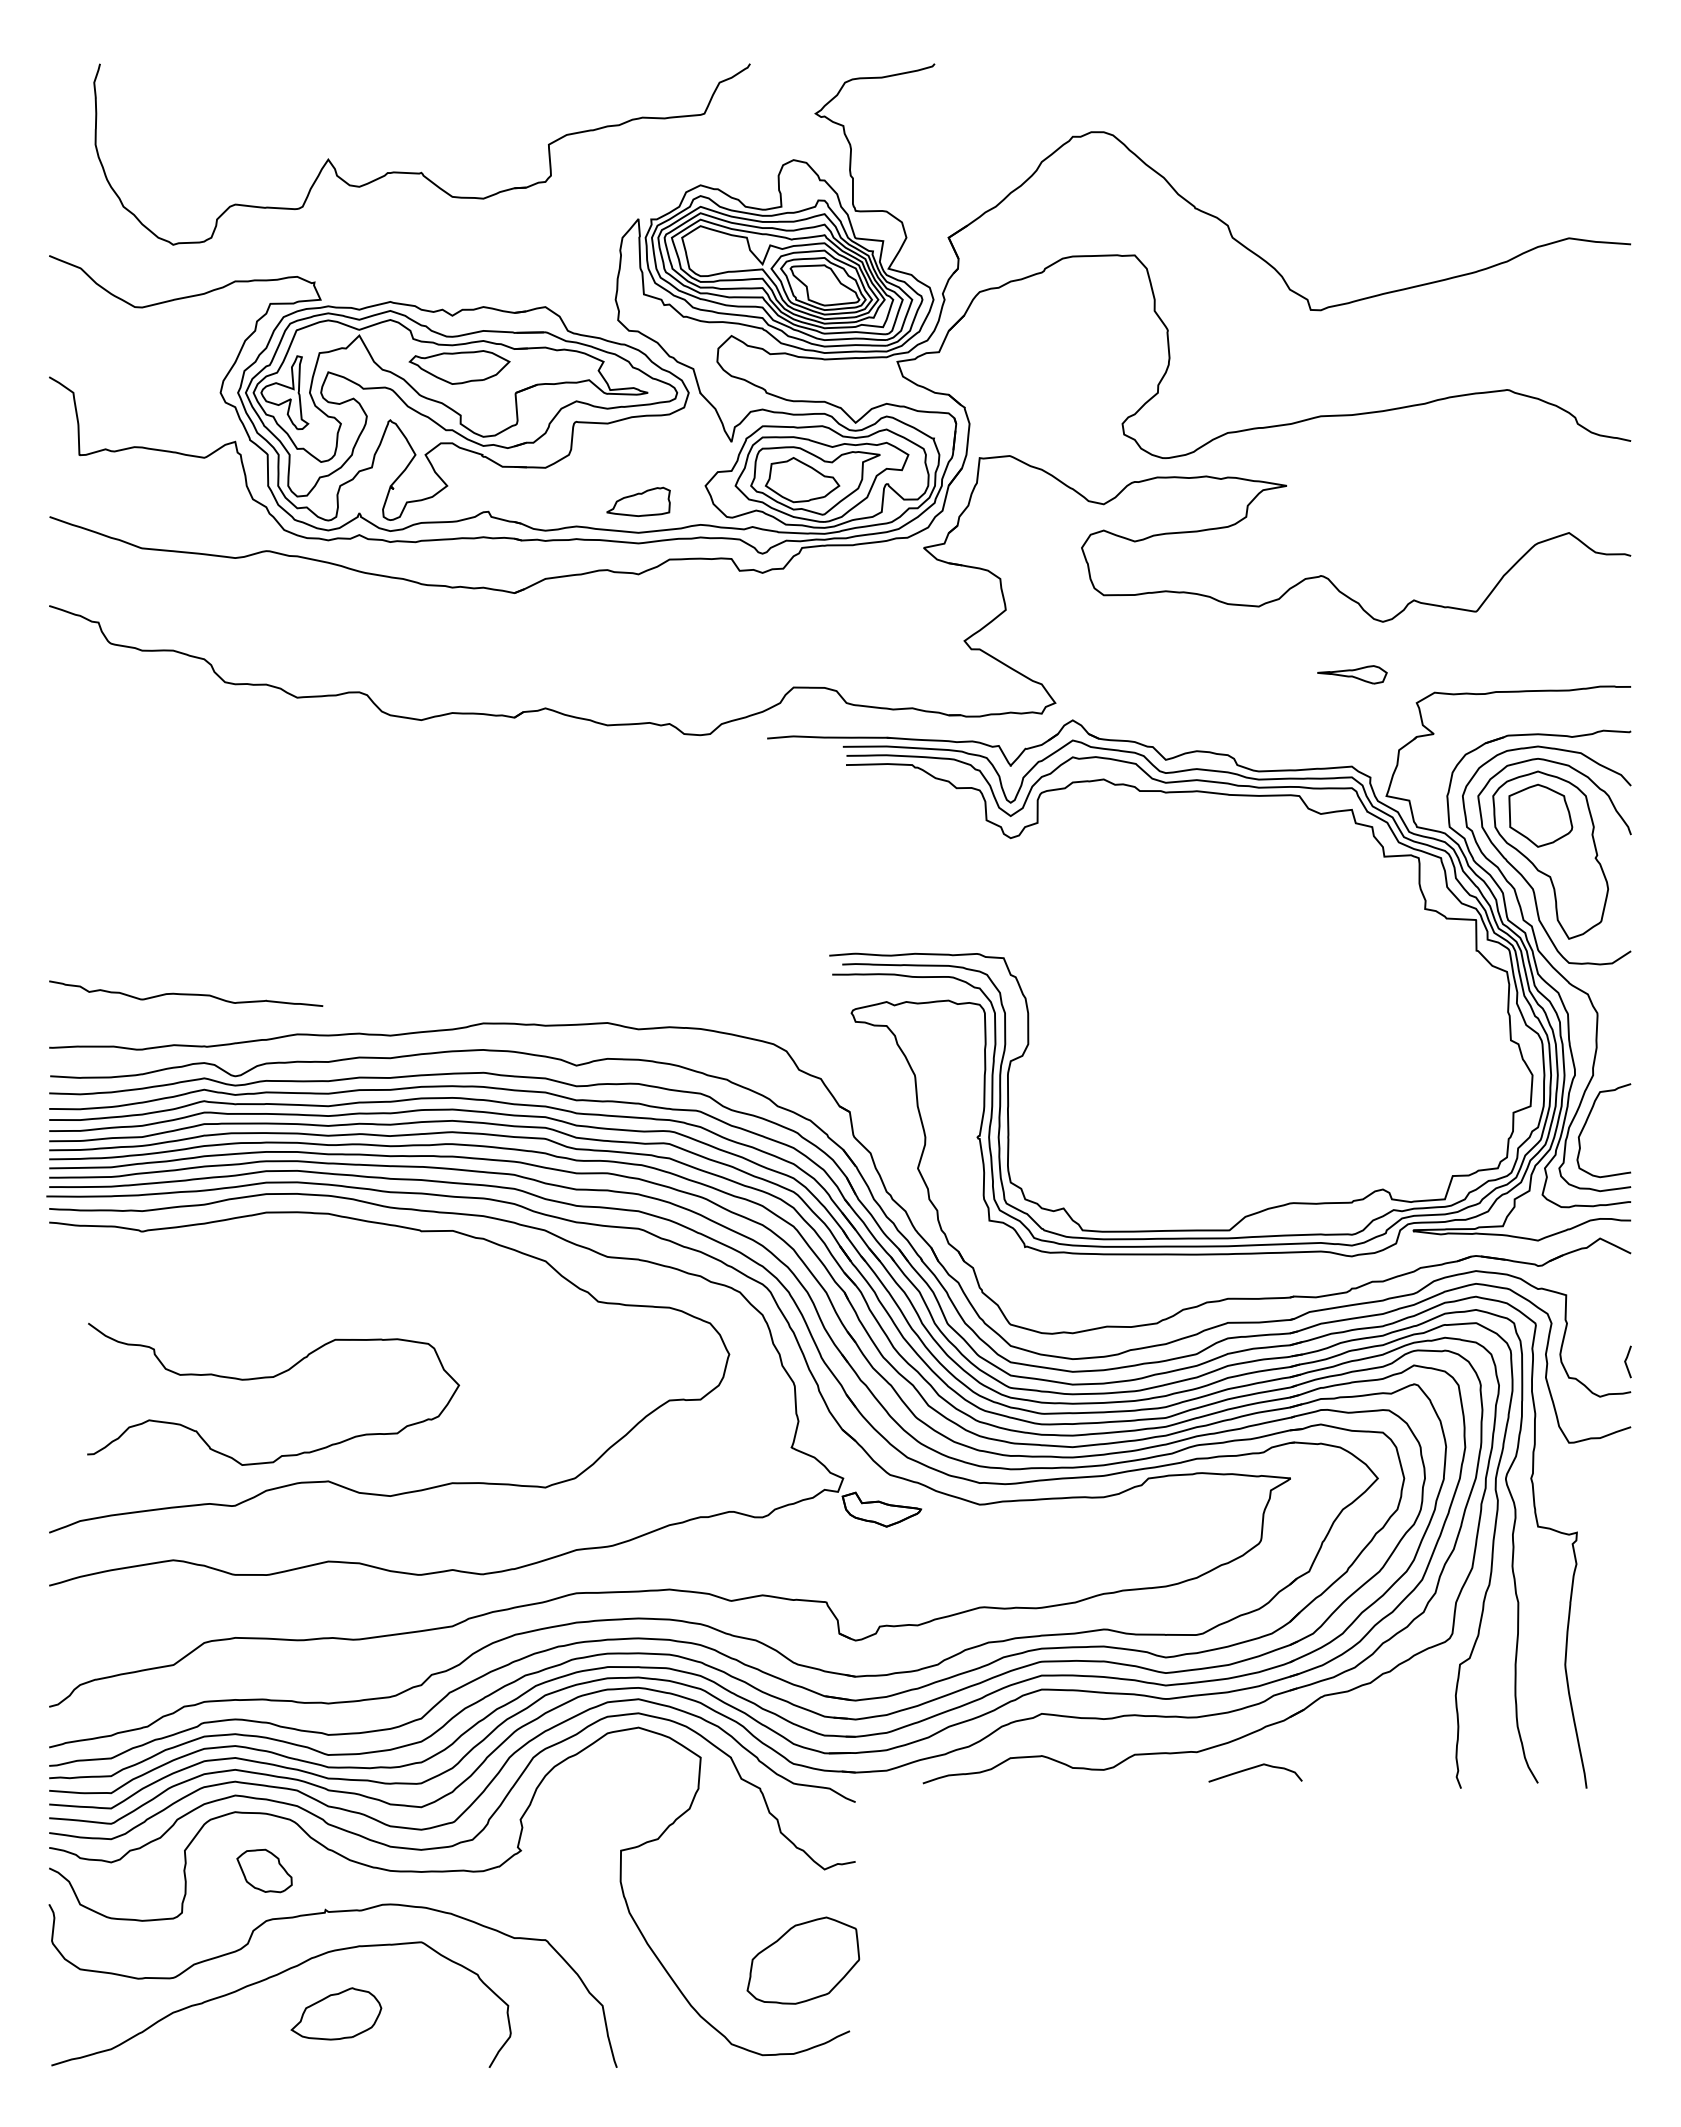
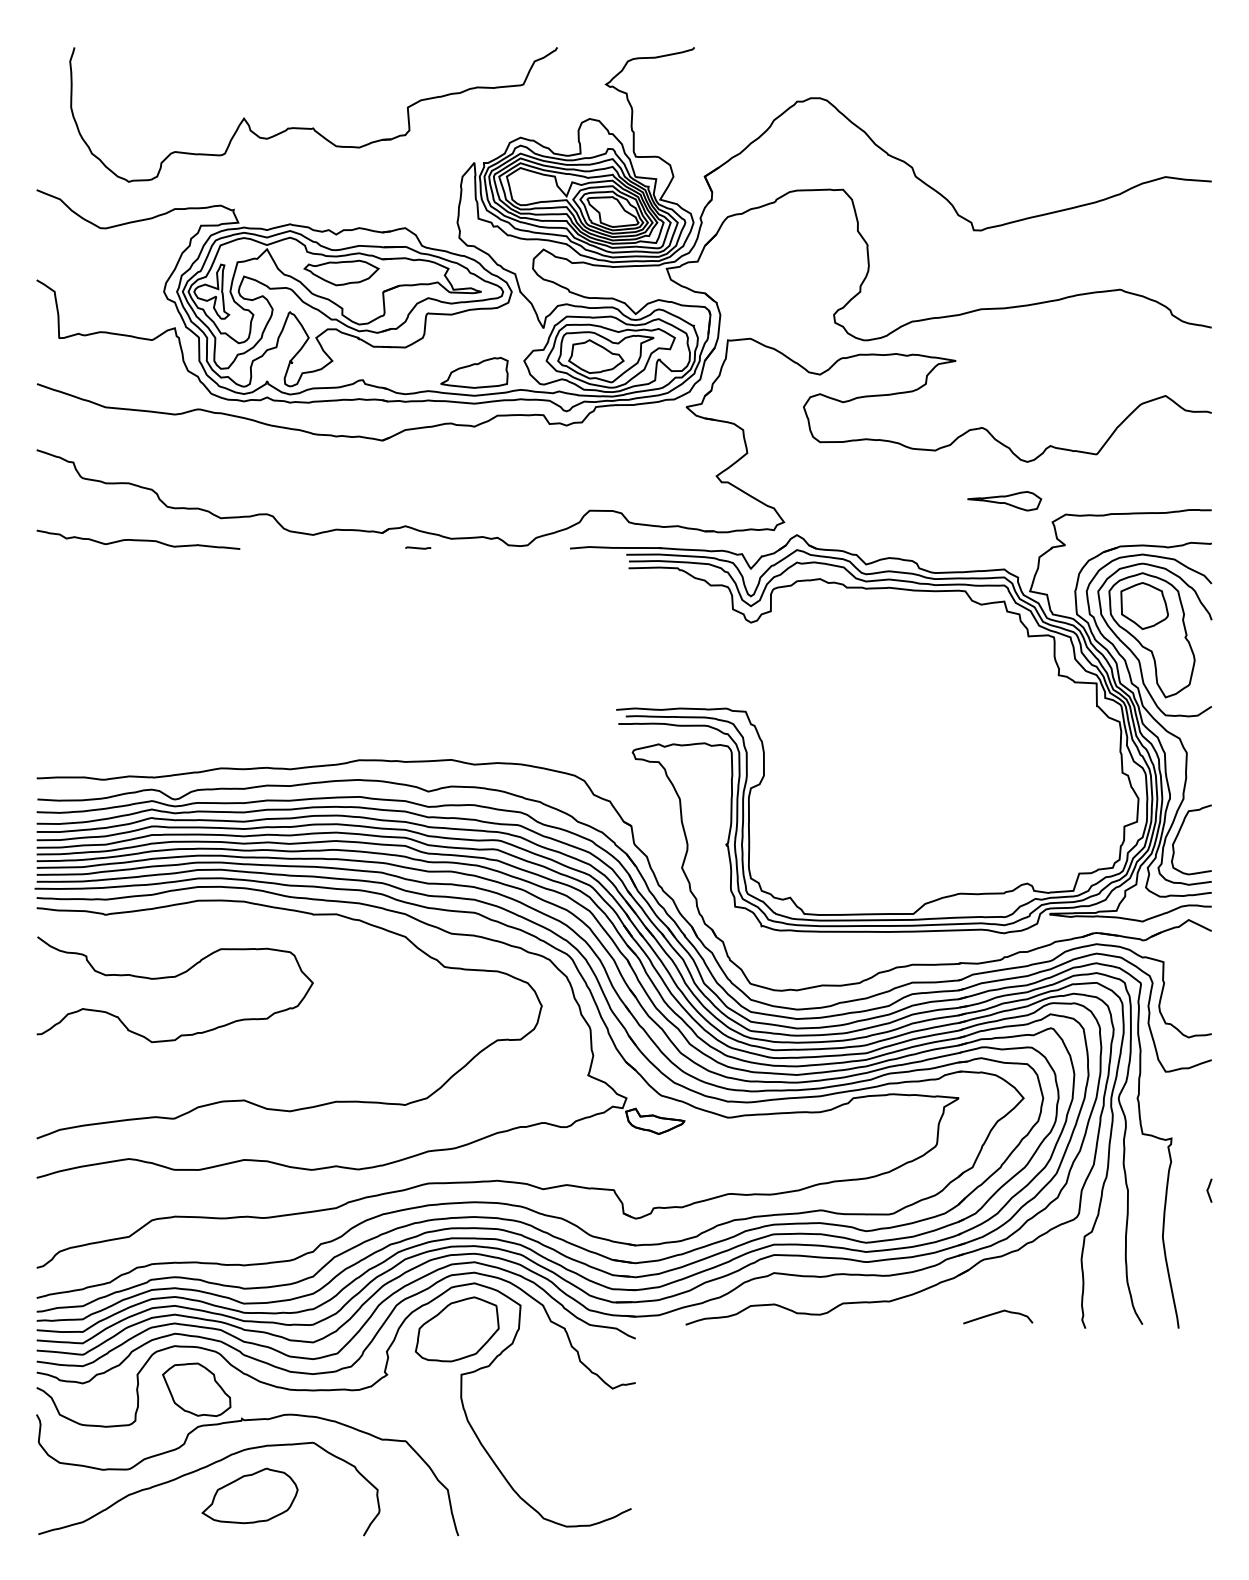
part: (638, 501) -> (474, 372), size x1.43
part: (1352, 674) -> (1004, 501), size x1.43
line: (562, 737) -> (418, 547), added
curve: (186, 993) -> (138, 539), moved
line: (1626, 1361) -> (1208, 1190), moved
curve: (270, 1378) -> (172, 977), moved
curve: (1254, 1768) -> (997, 1313), moved
part: (264, 1870) -> (196, 1389), size x1.67
part: (803, 1960) -> (457, 1329), moved
part: (336, 2013) -> (250, 1495), size x1.43

